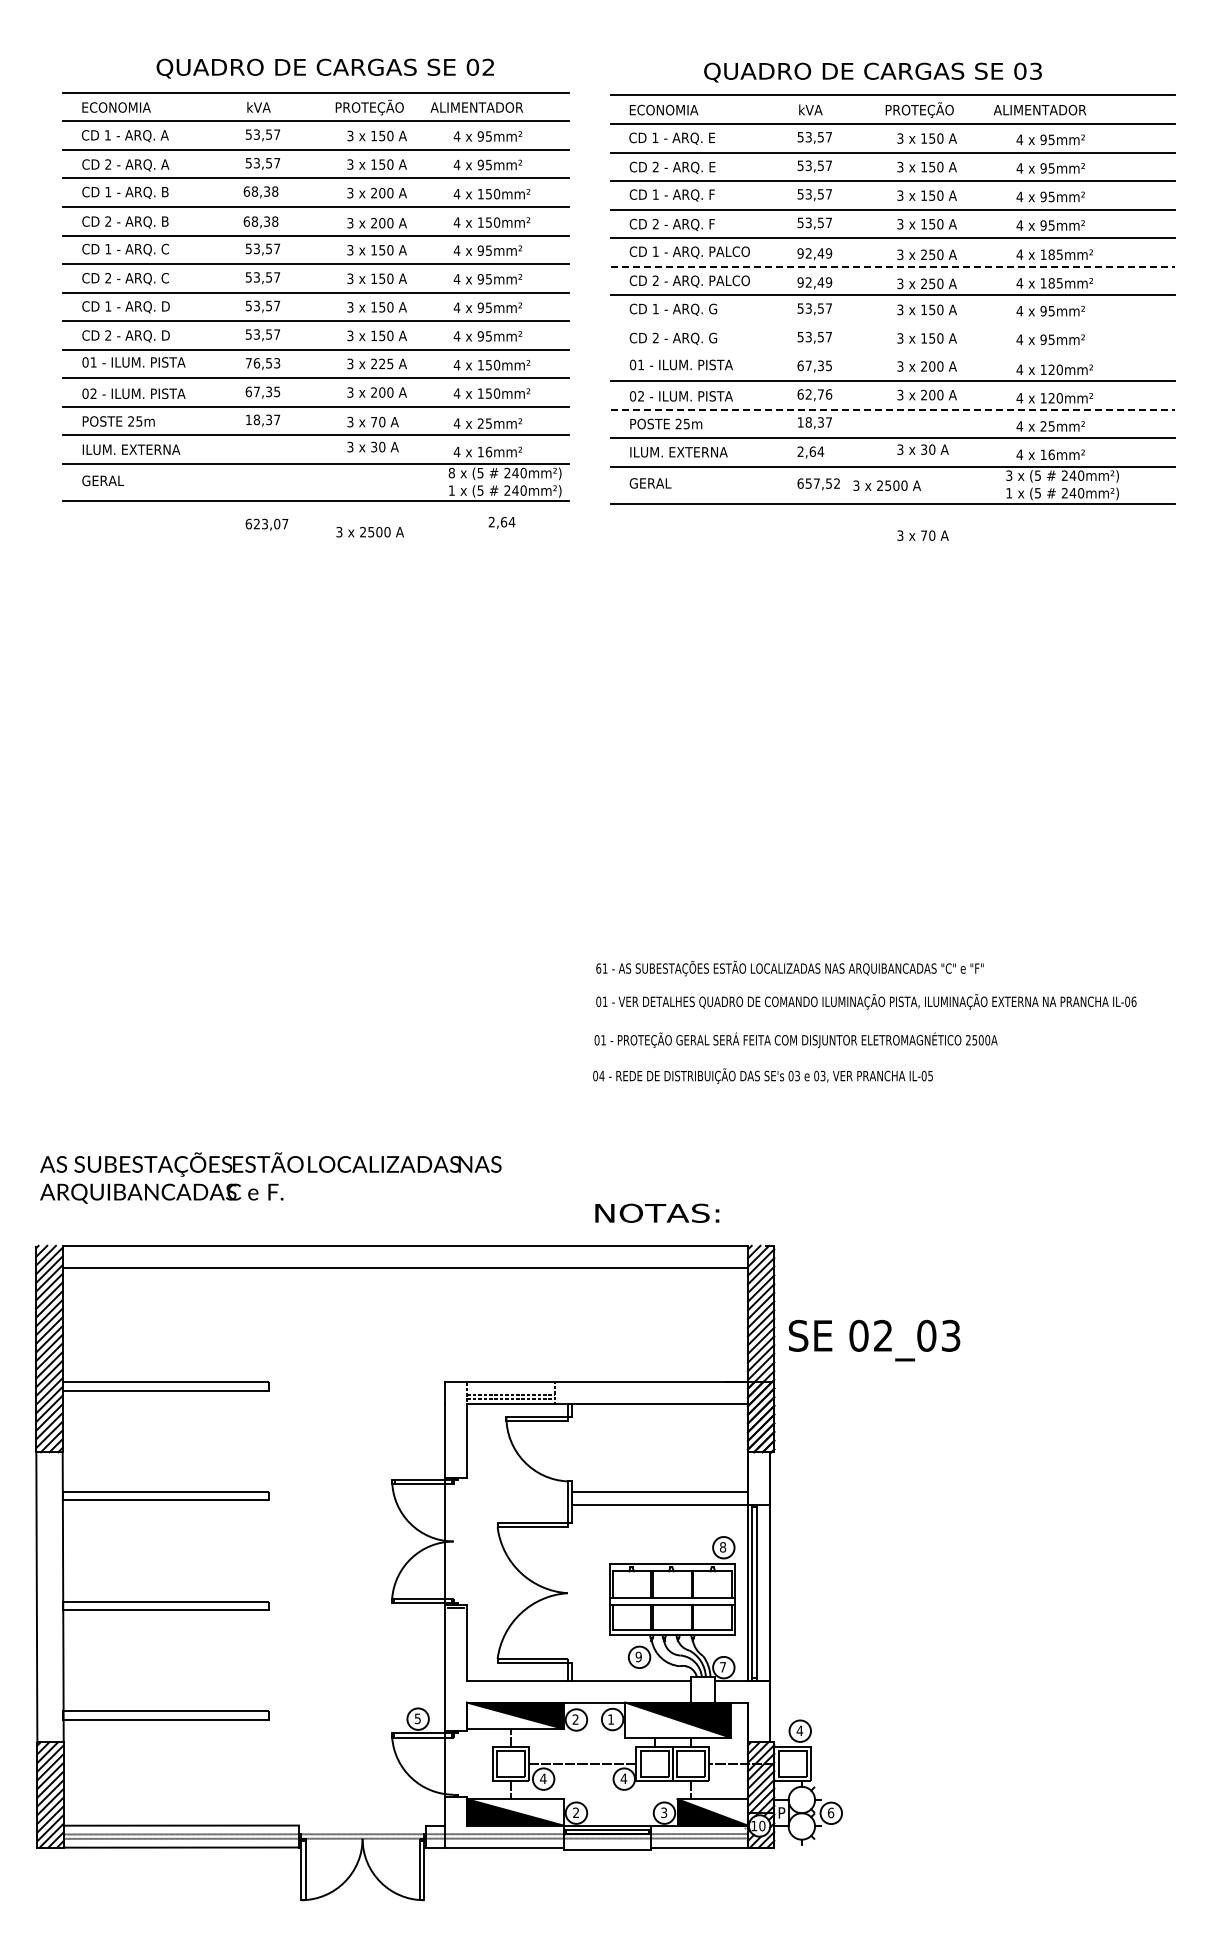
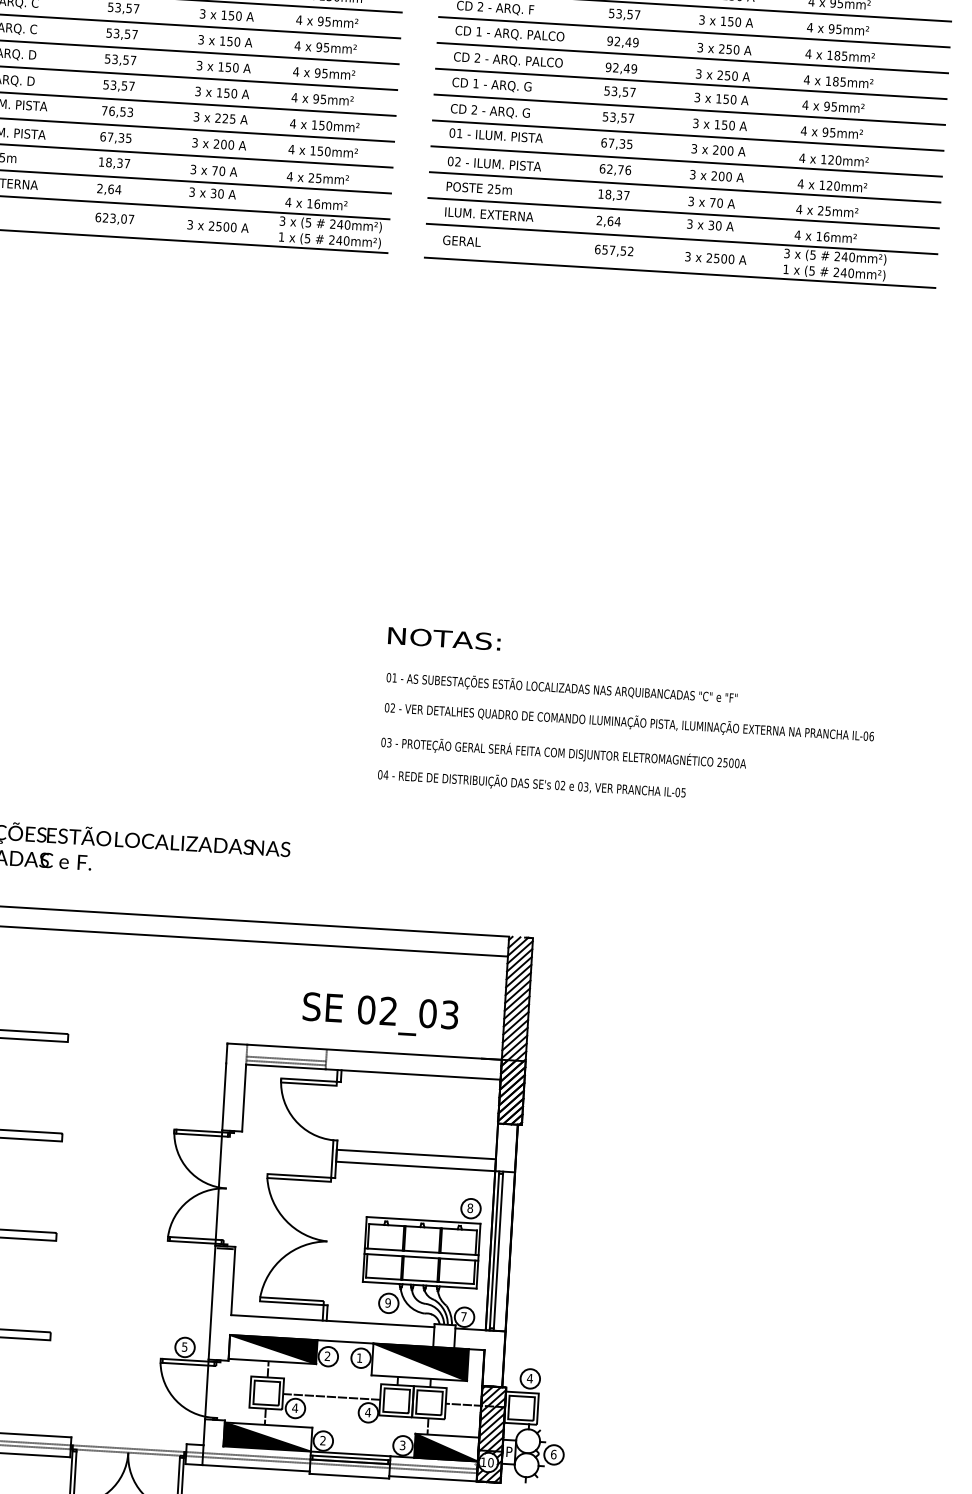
line: (892, 266) -> (692, 57), dashed -> solid
line: (892, 323) -> (689, 109), added
line: (892, 352) -> (687, 135), added
line: (892, 409) -> (684, 187), dashed -> solid
text: (451, 472) -> (282, 220), 8 -> 3
text: (886, 485) -> (715, 258), moved
text: (501, 522) -> (108, 189), moved
text: (266, 524) -> (114, 218), moved
text: (369, 531) -> (217, 225), moved
text: (922, 535) -> (711, 202), moved
text: (598, 968) -> (388, 677), 61 -> 01
text: (604, 1001) -> (392, 707), 01 -> 02
text: (603, 1040) -> (389, 743), 01 -> 03
text: (797, 1076) -> (563, 786), 03 -> 02
text: (657, 1212) -> (444, 638), moved
text: (874, 1340) -> (380, 1015), moved

